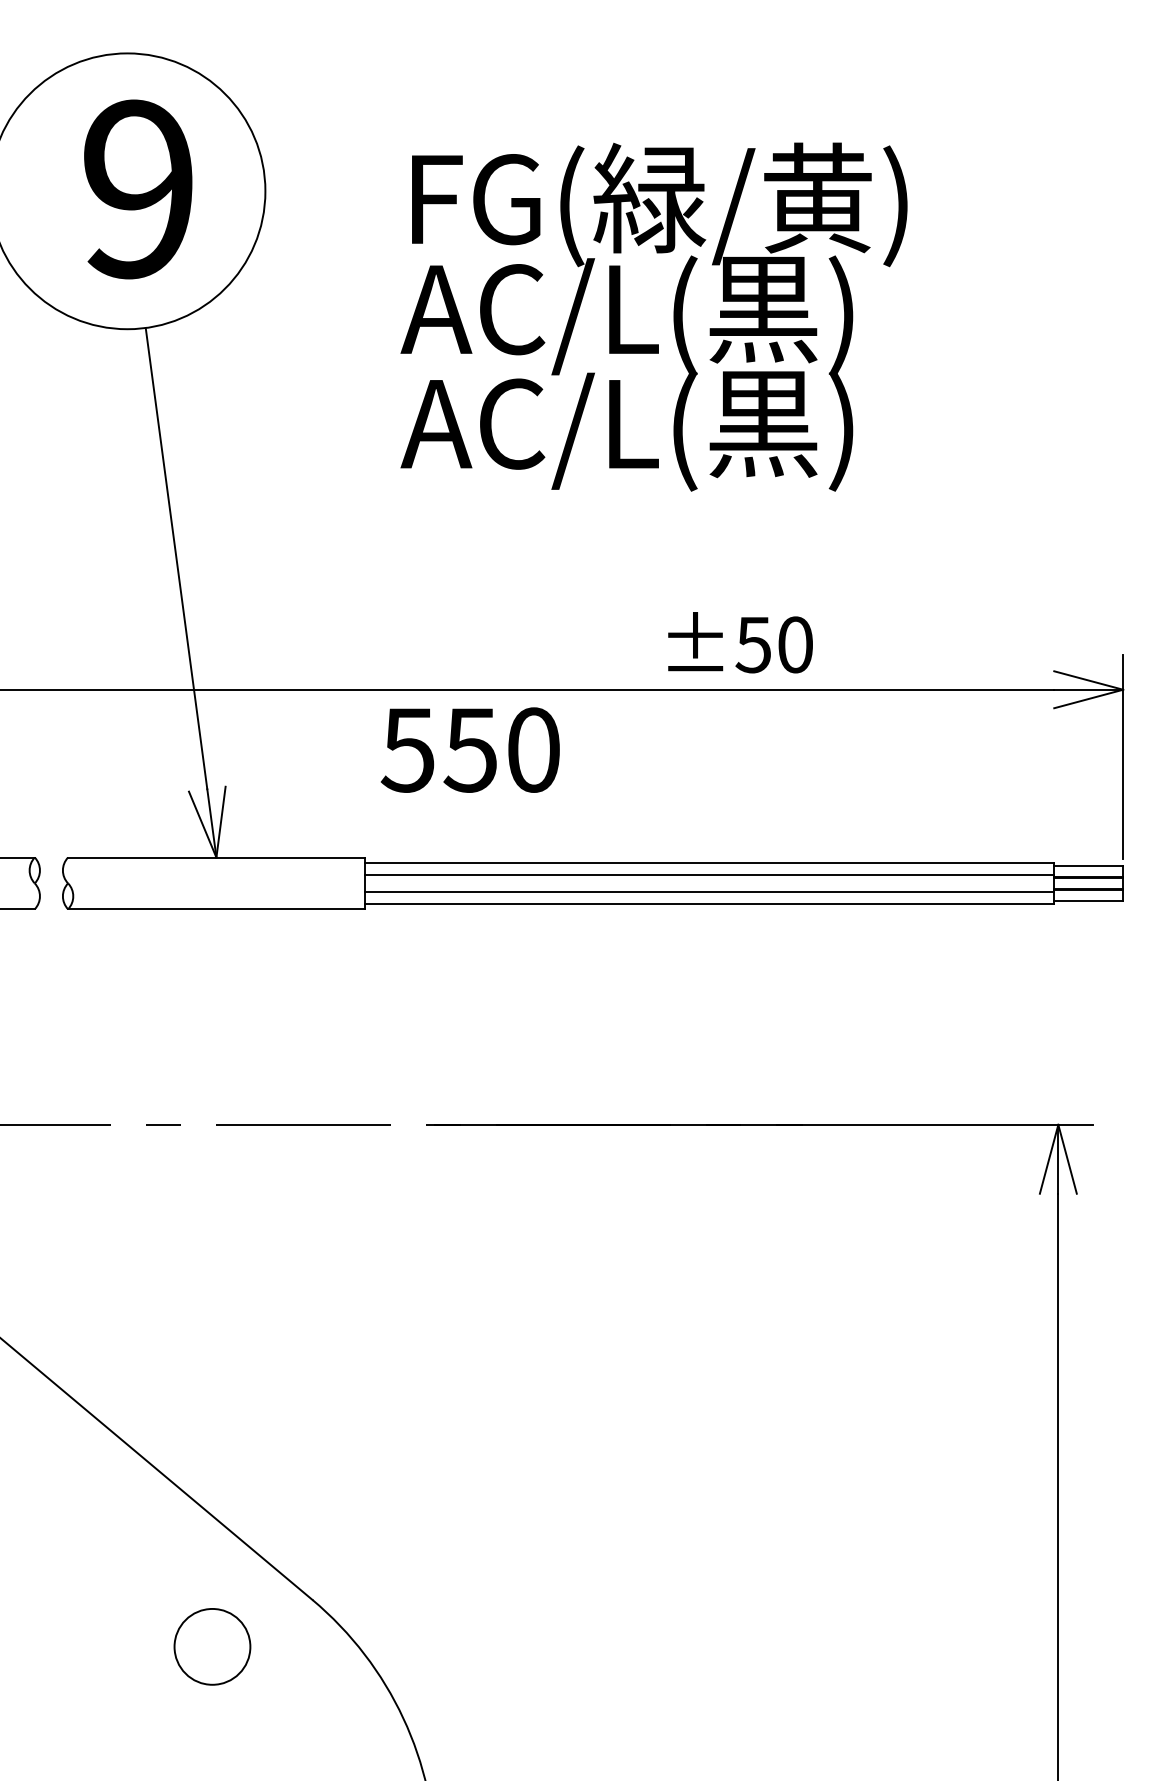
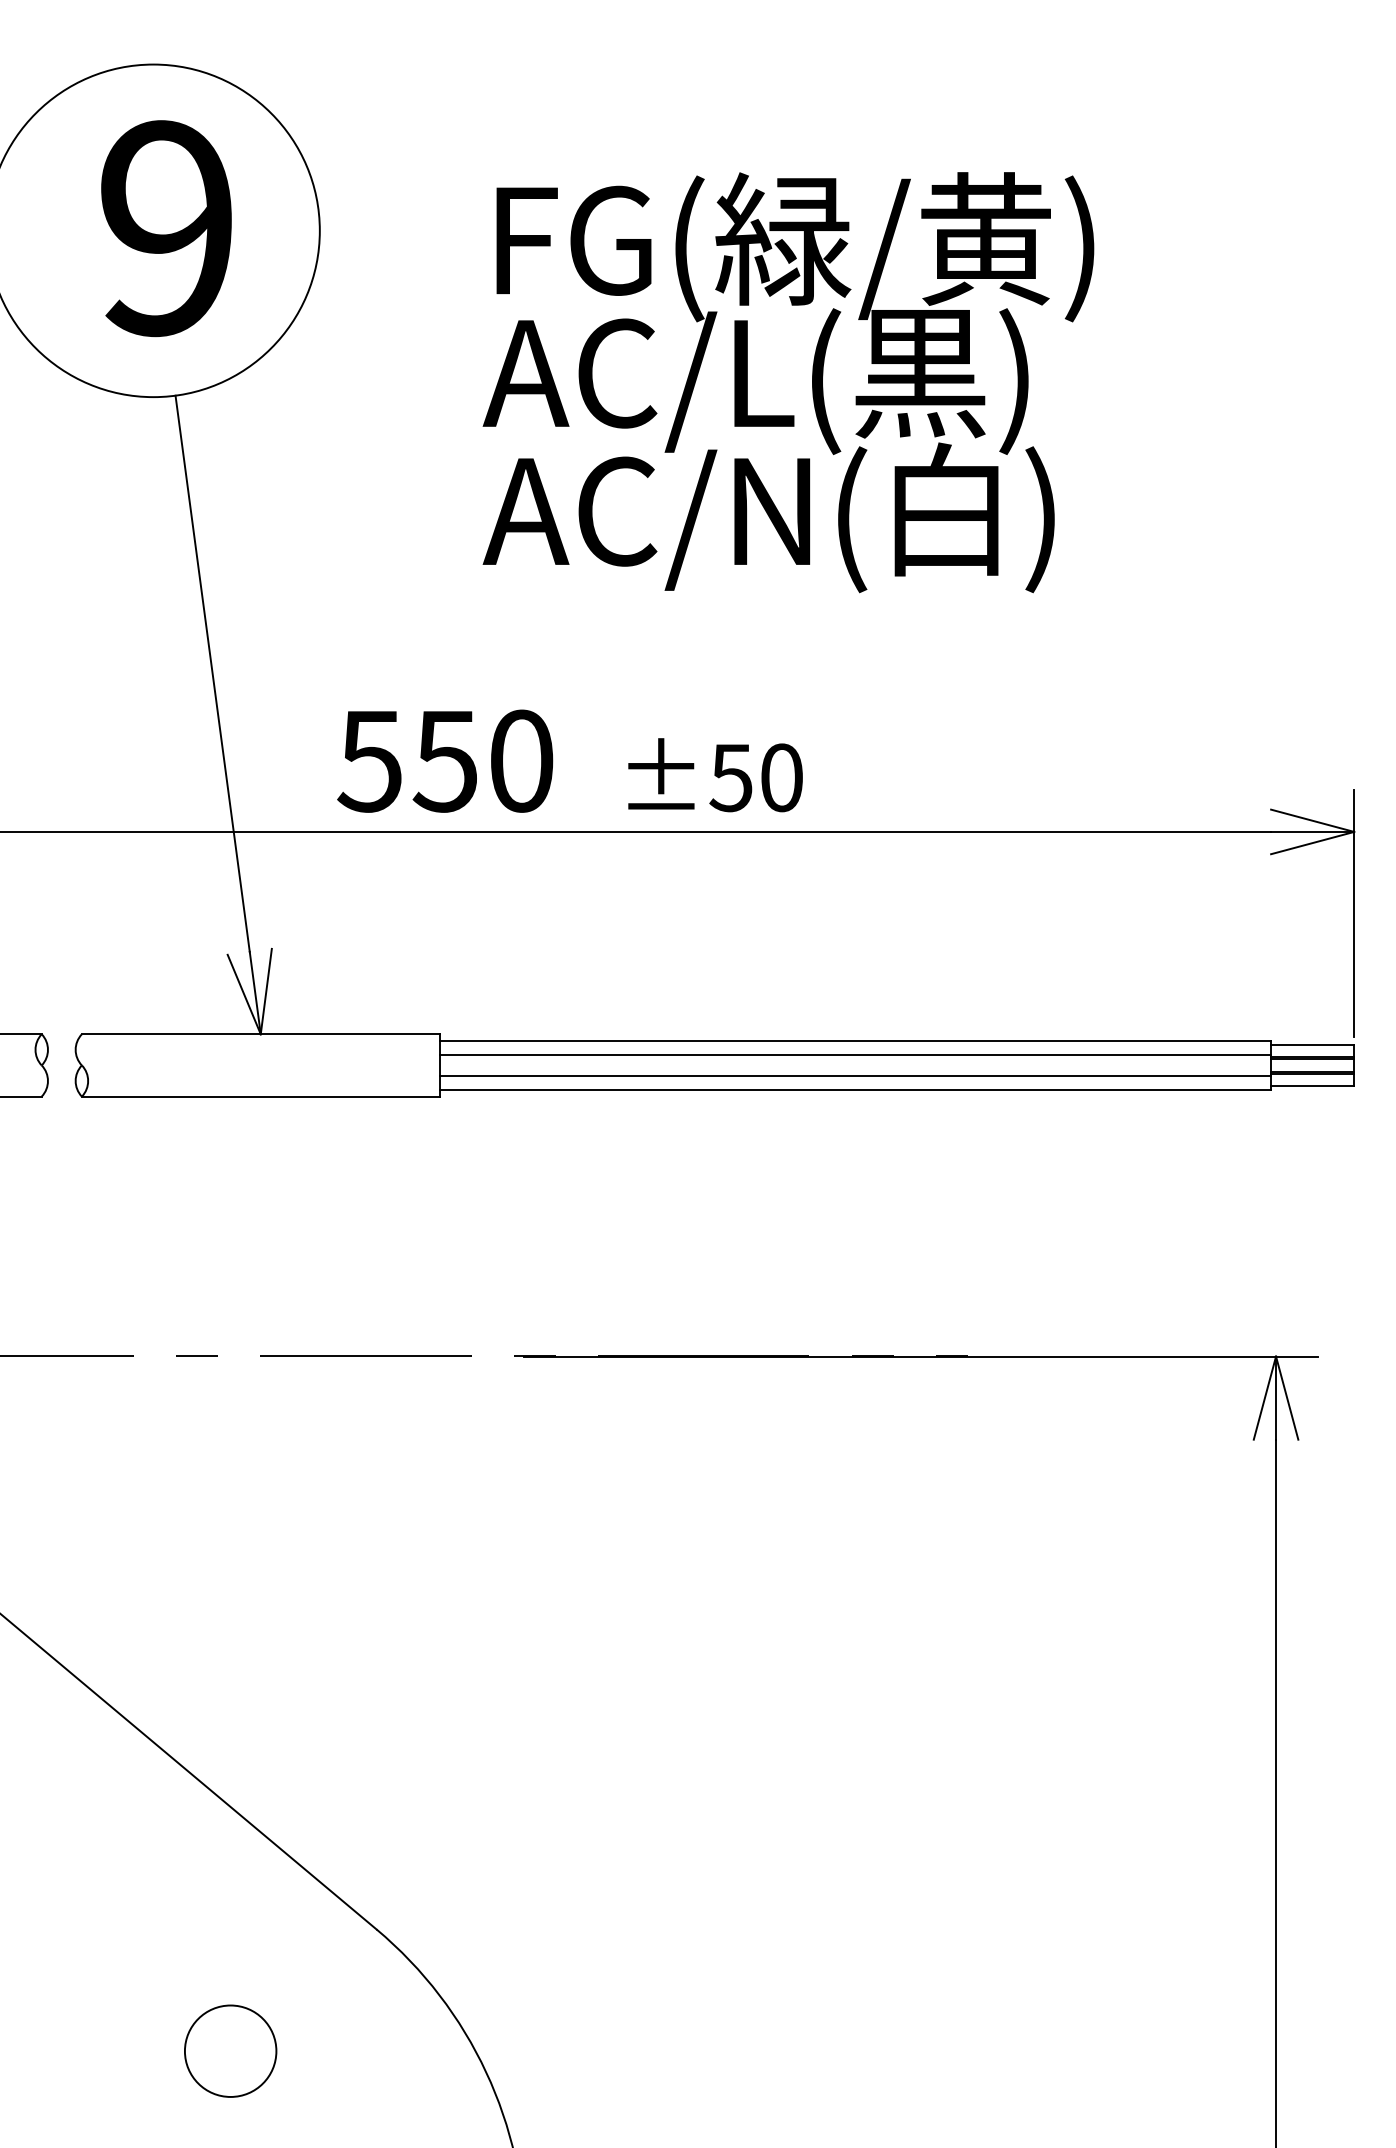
text: (746, 428) -> (899, 516), AC/L(黒) -> AC/N(白)
text: (740, 642) -> (715, 774), moved
text: (469, 749) -> (444, 760), moved
circle: (212, 1646) -> (230, 2050), moved

